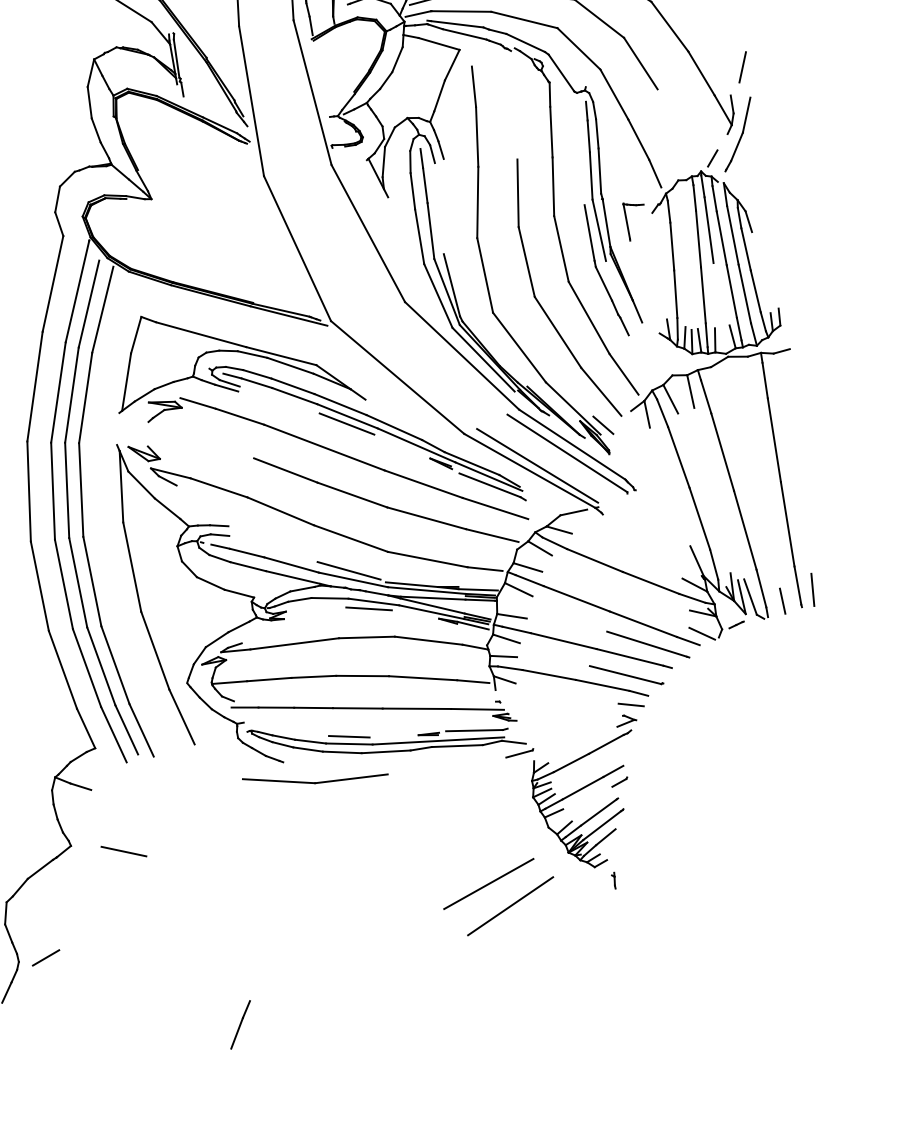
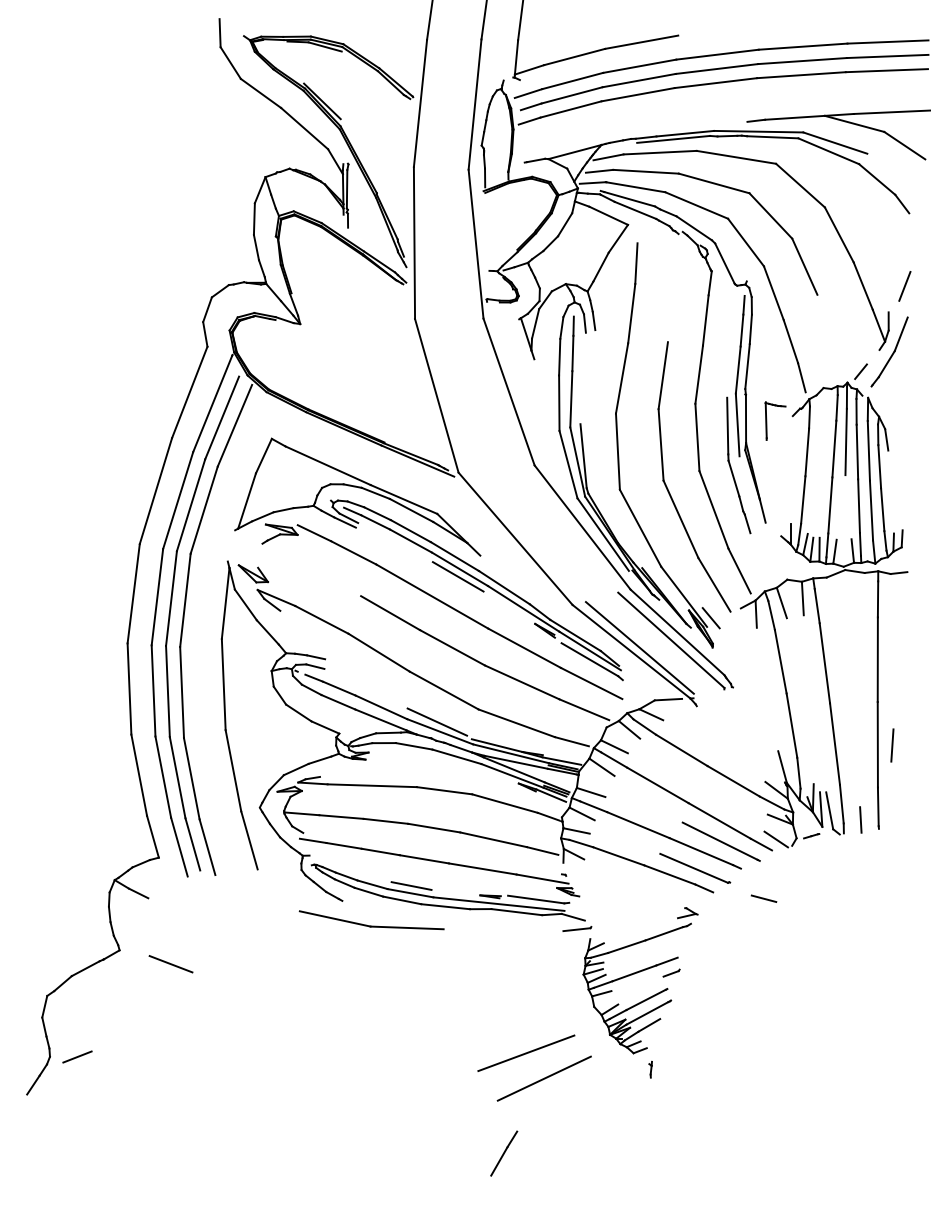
line: (812, 589) -> (892, 745), moved
line: (368, 608) -> (450, 762), removed
line: (630, 704) -> (763, 898), moved
line: (240, 1024) -> (504, 1153), moved

